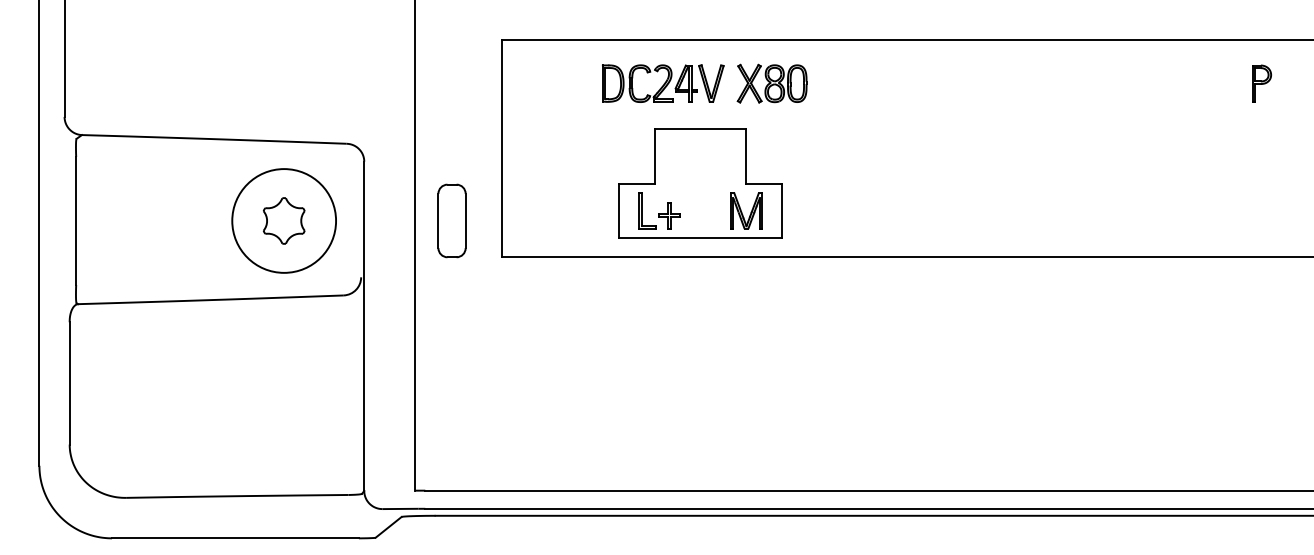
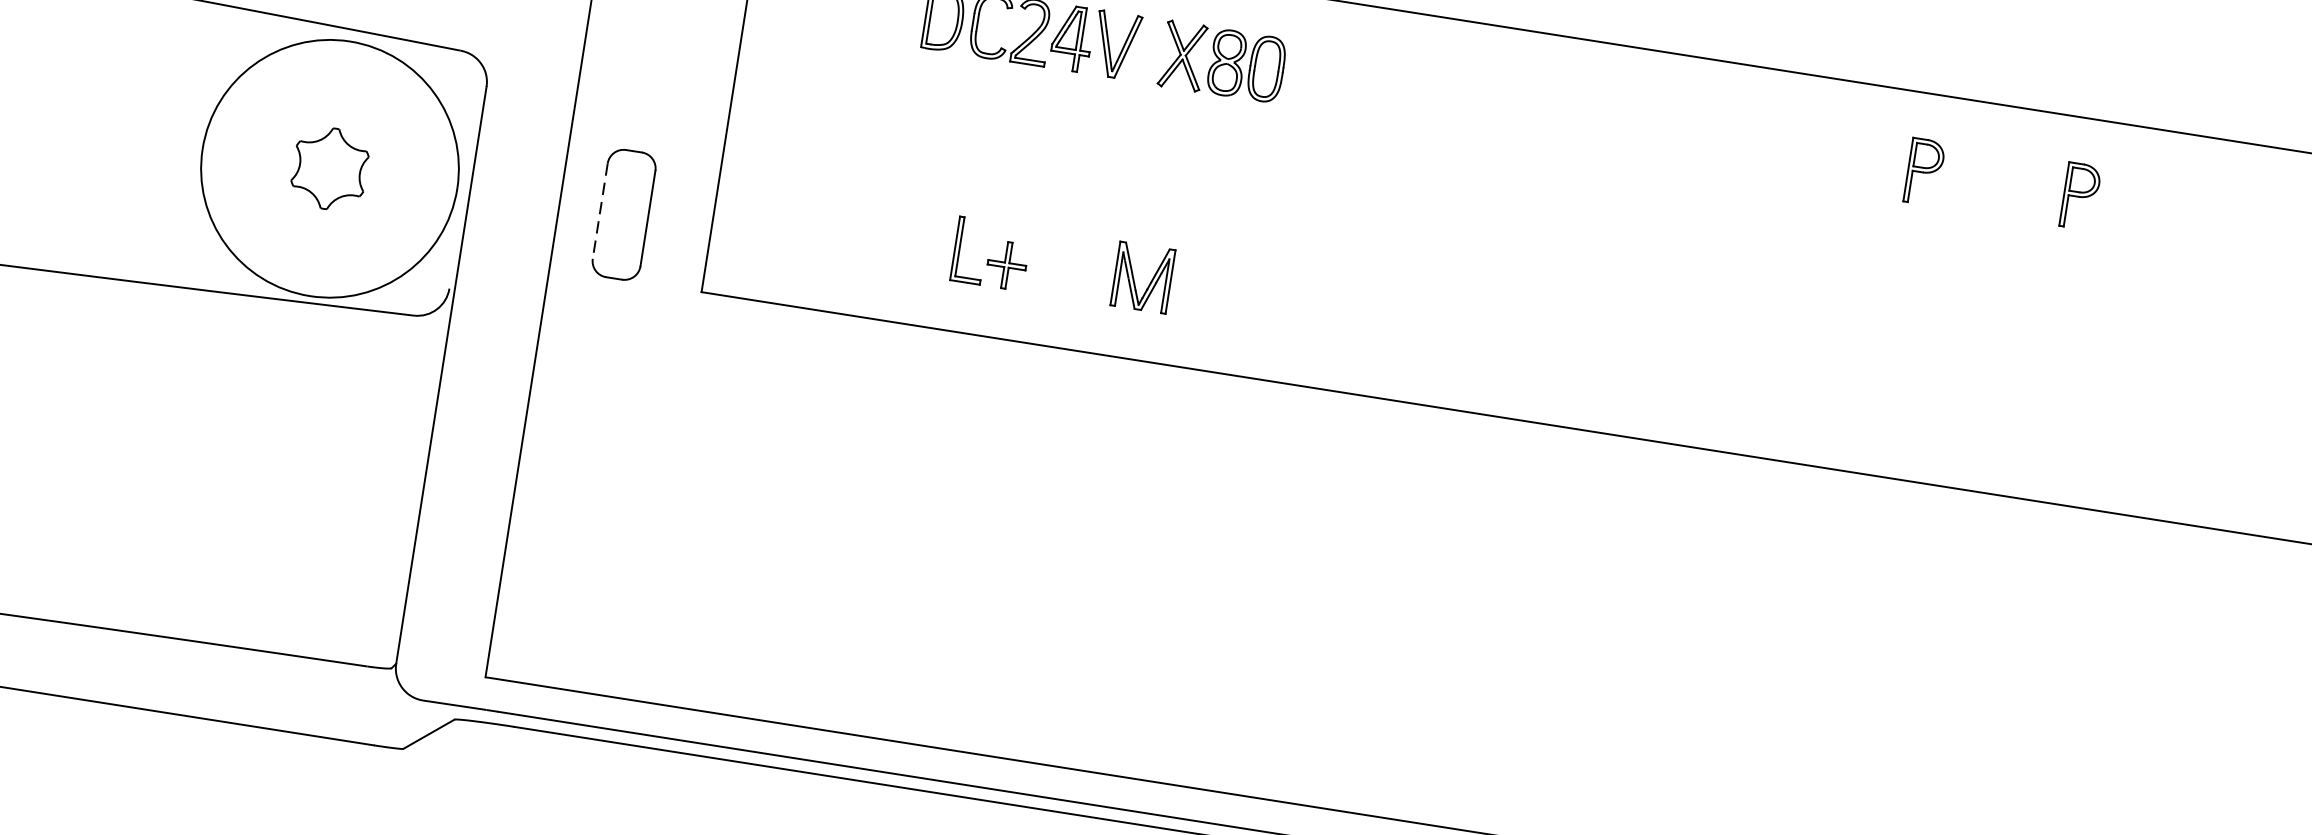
part: (1172, 83) -> (1924, 171), added
part: (700, 183) -> (1069, 217), removed
circle: (284, 220) -> (330, 168), size x1.4
line: (438, 221) -> (600, 212), solid -> dashed

